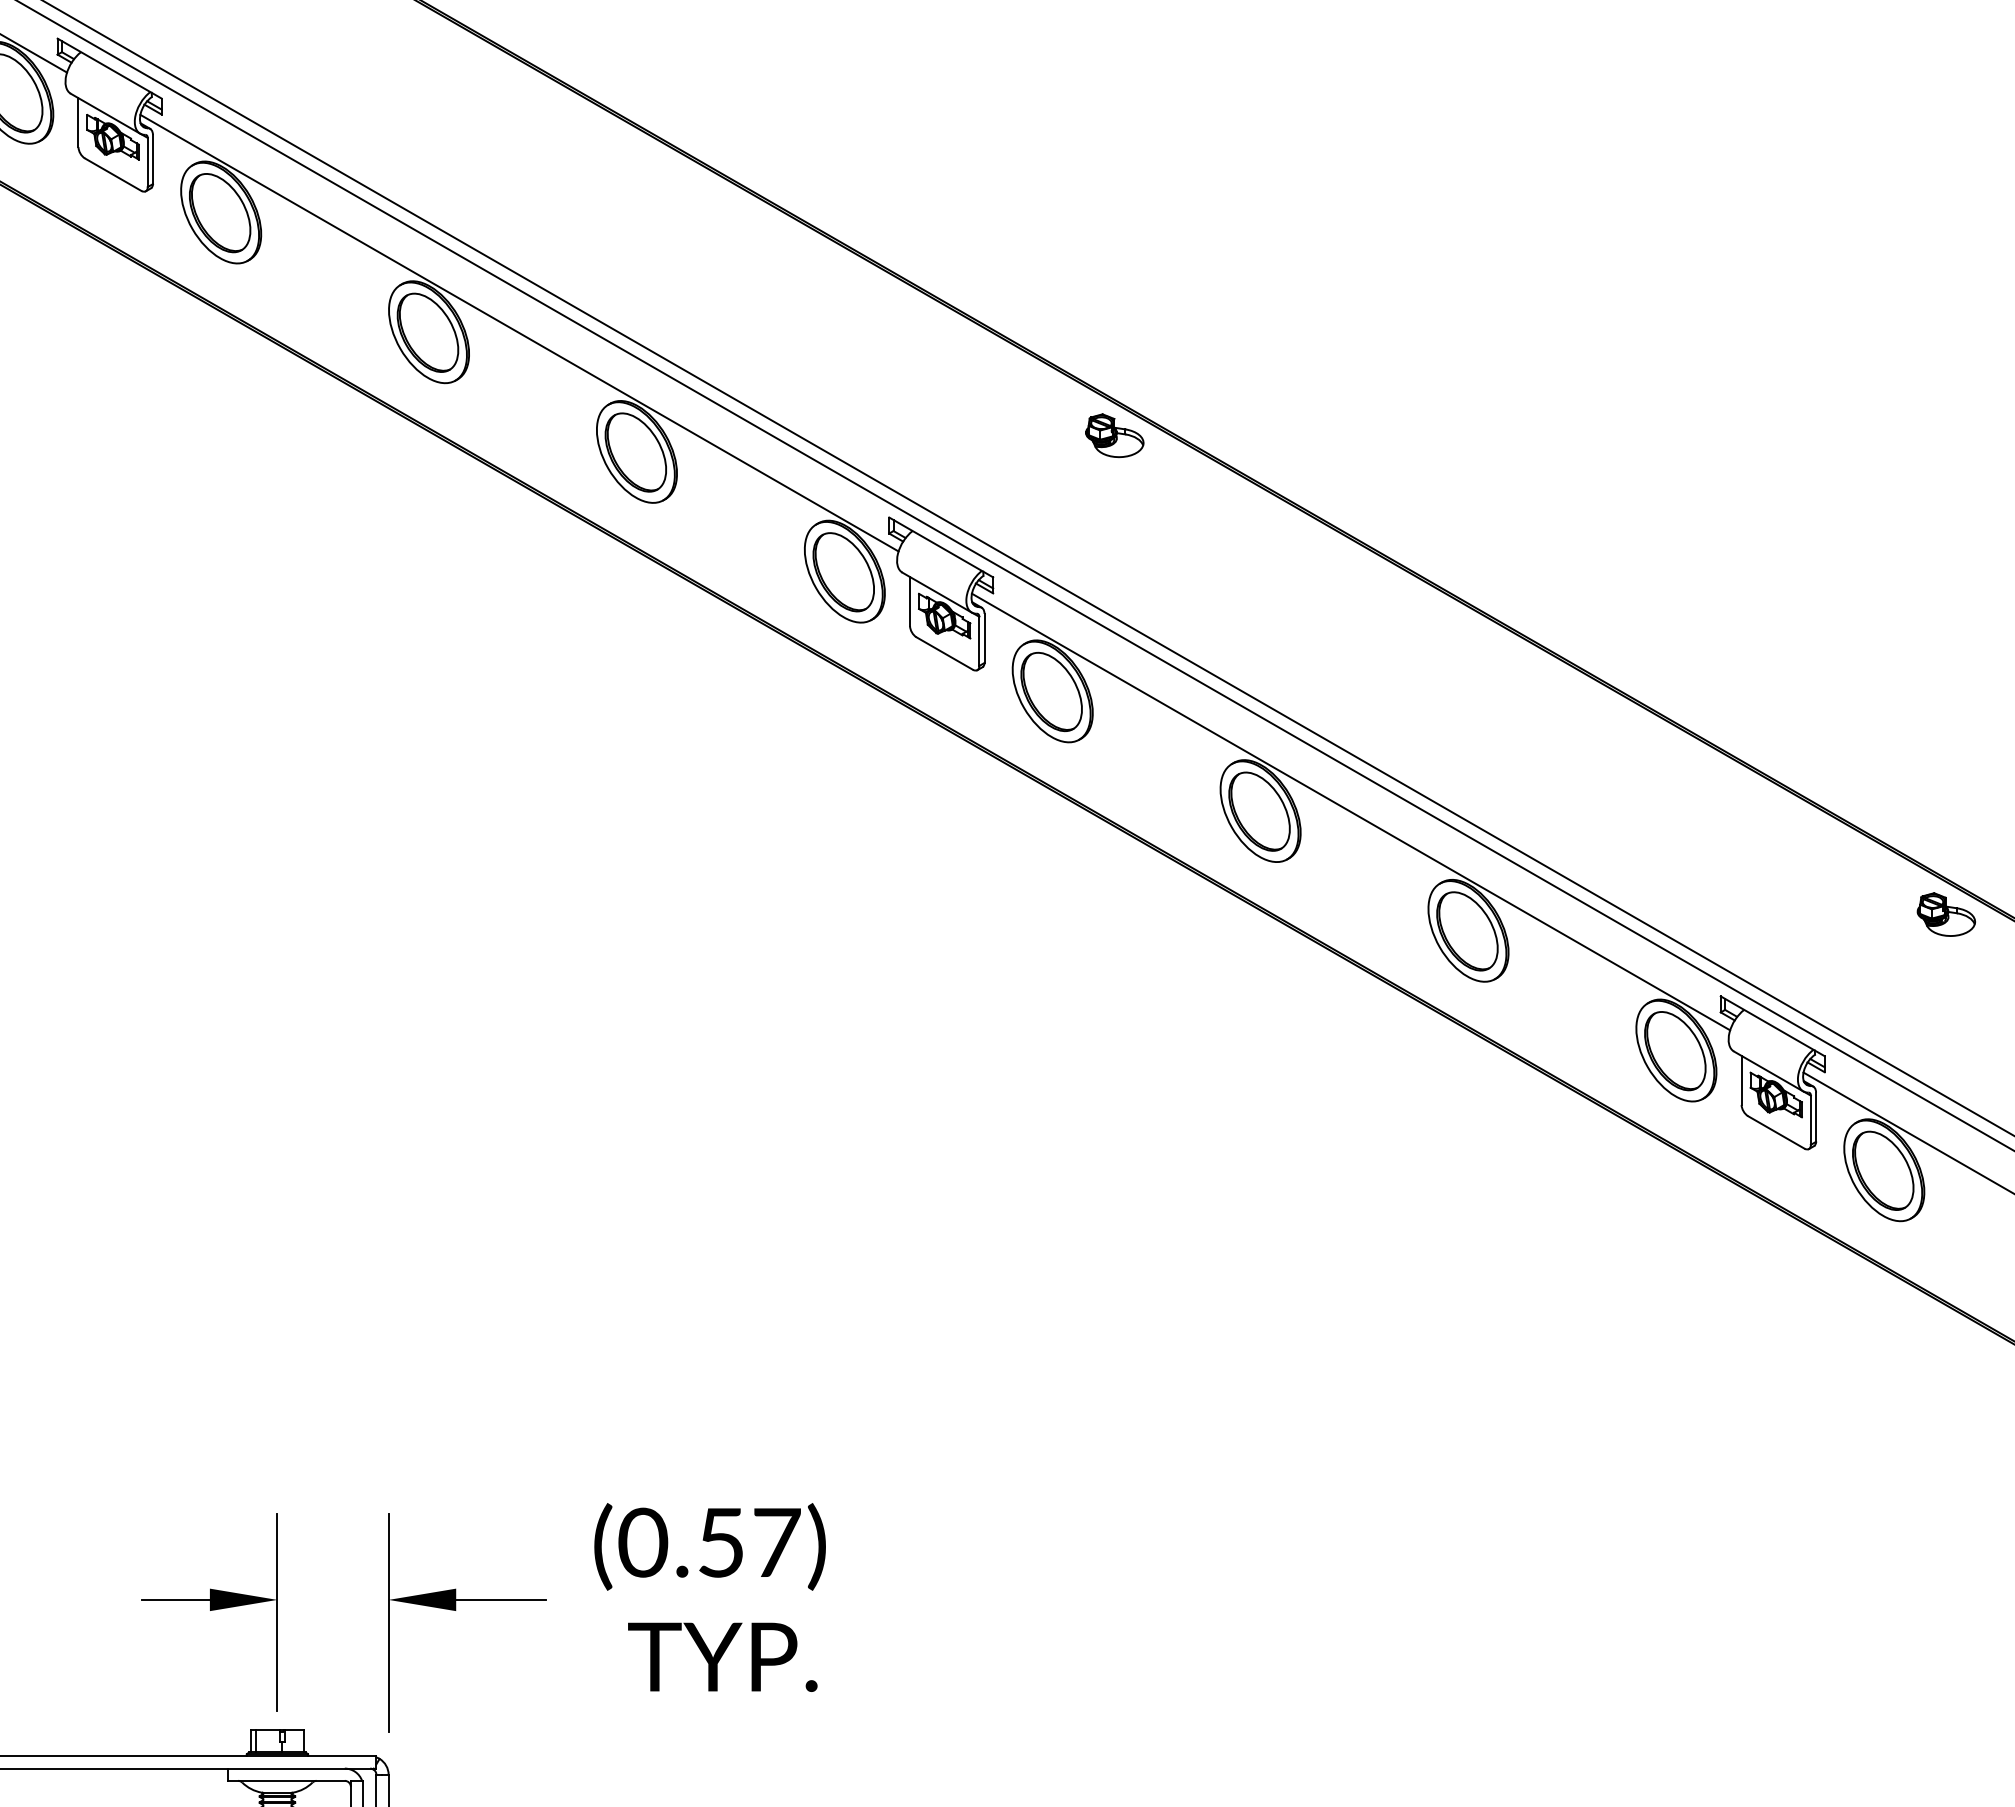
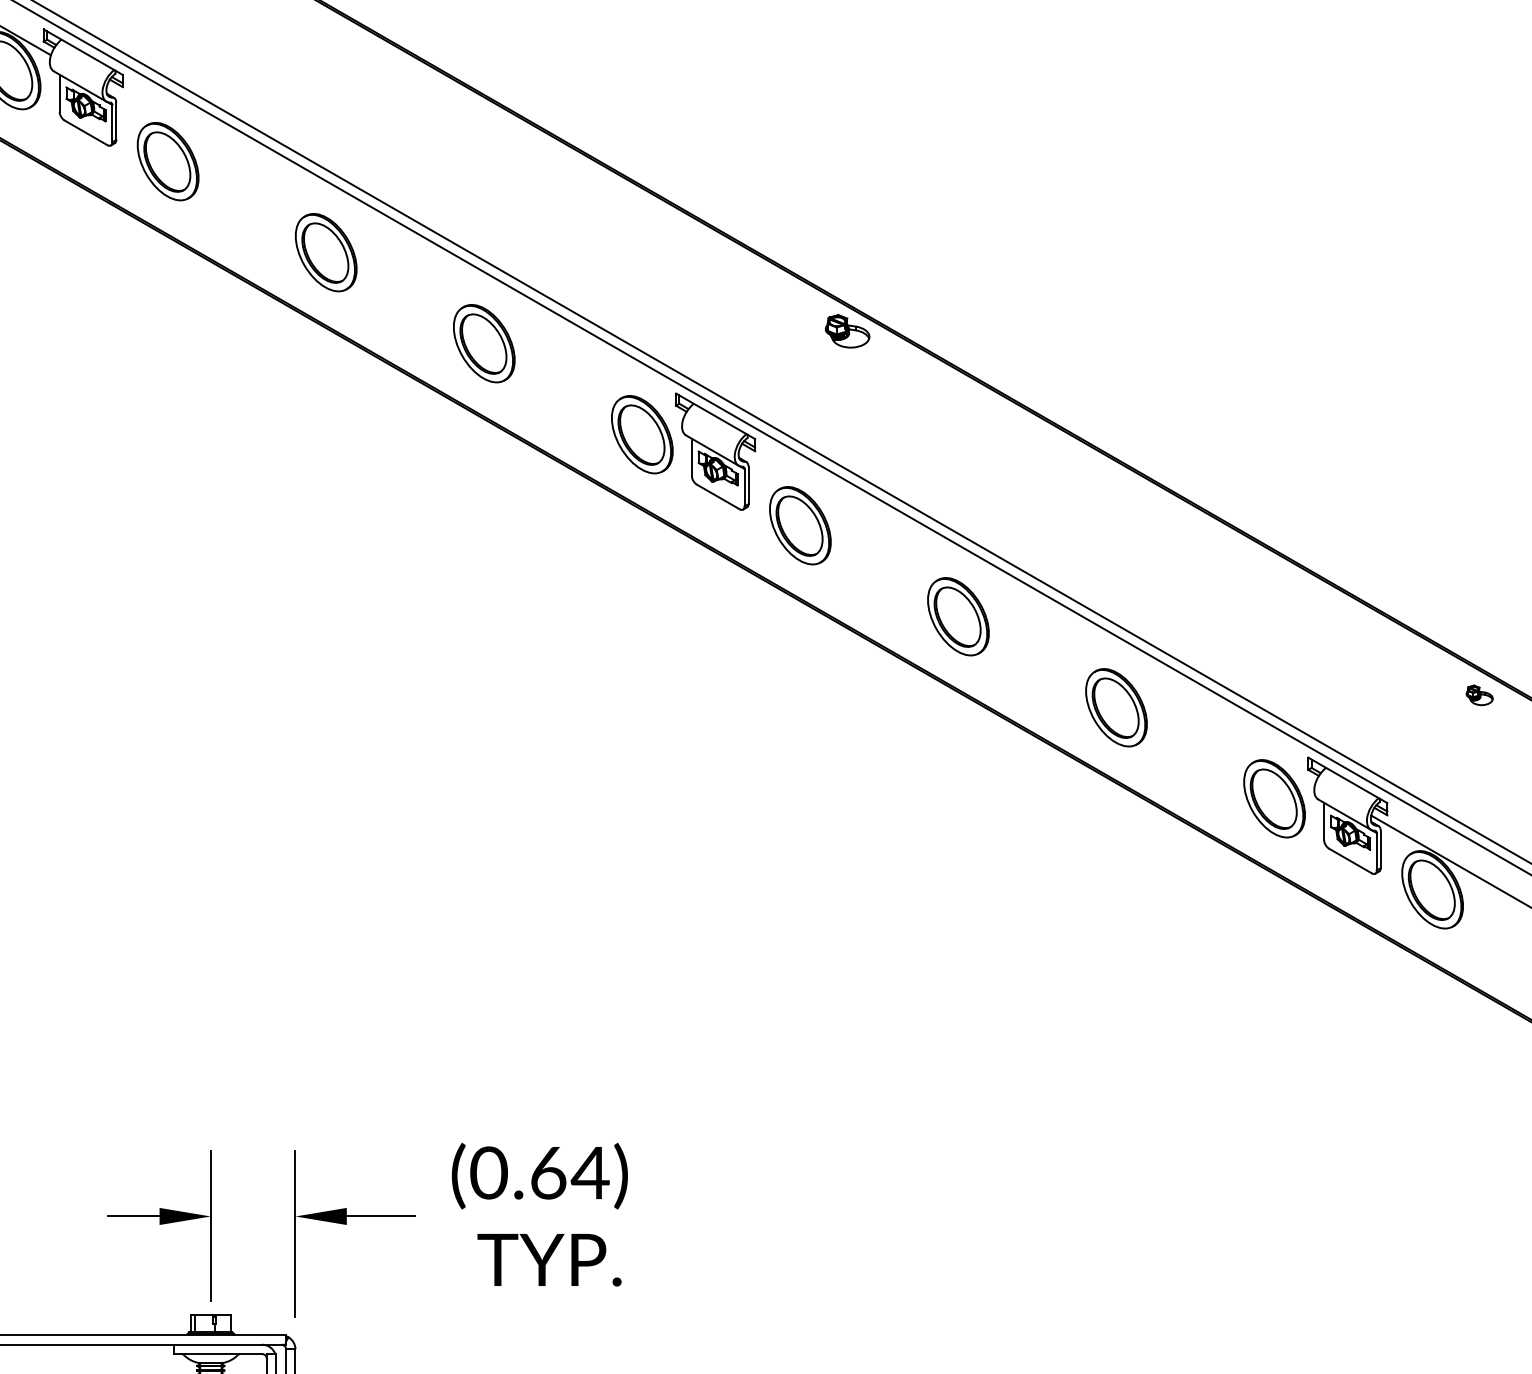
line: (519, 332) -> (394, 252), removed
line: (1350, 811) -> (1026, 617), removed
part: (1945, 914) -> (1479, 695), size x0.6
text: (749, 1542) -> (569, 1172), (0.57) -> (0.64)

